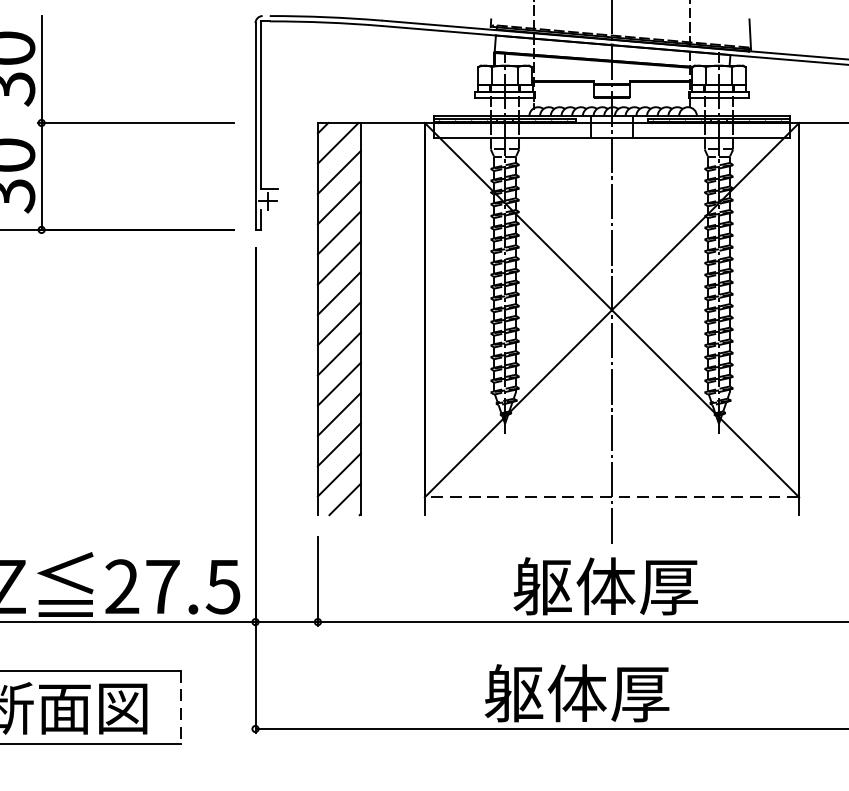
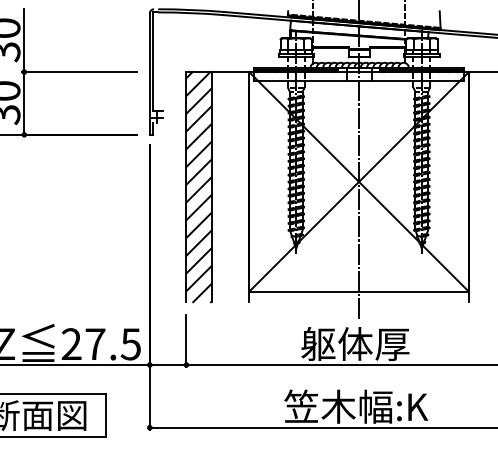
line: (612, 496) -> (359, 291), dashed -> solid
text: (607, 692) -> (356, 406), 躯体厚 -> 笠木幅:K
line: (181, 708) -> (106, 415), dashed -> solid

